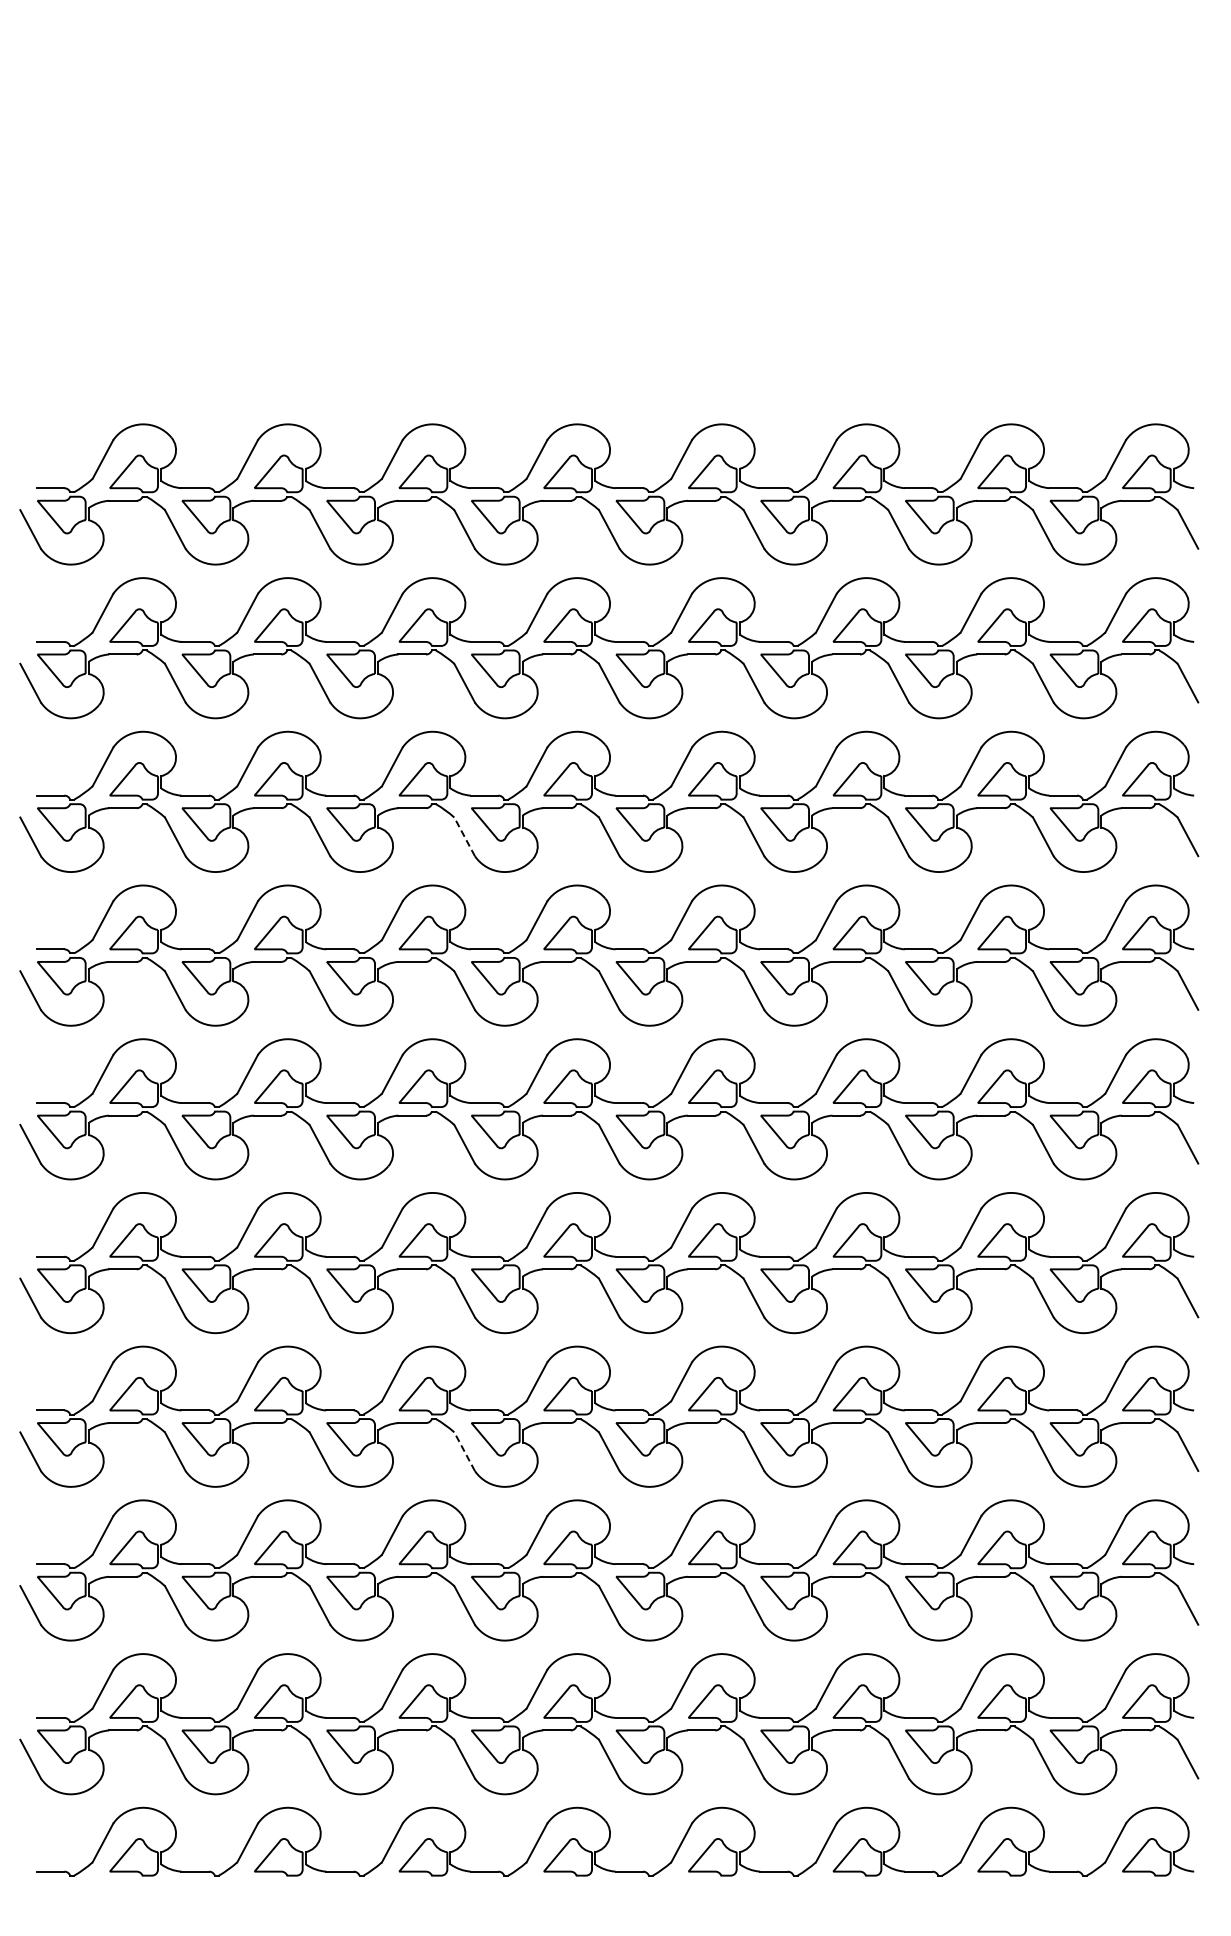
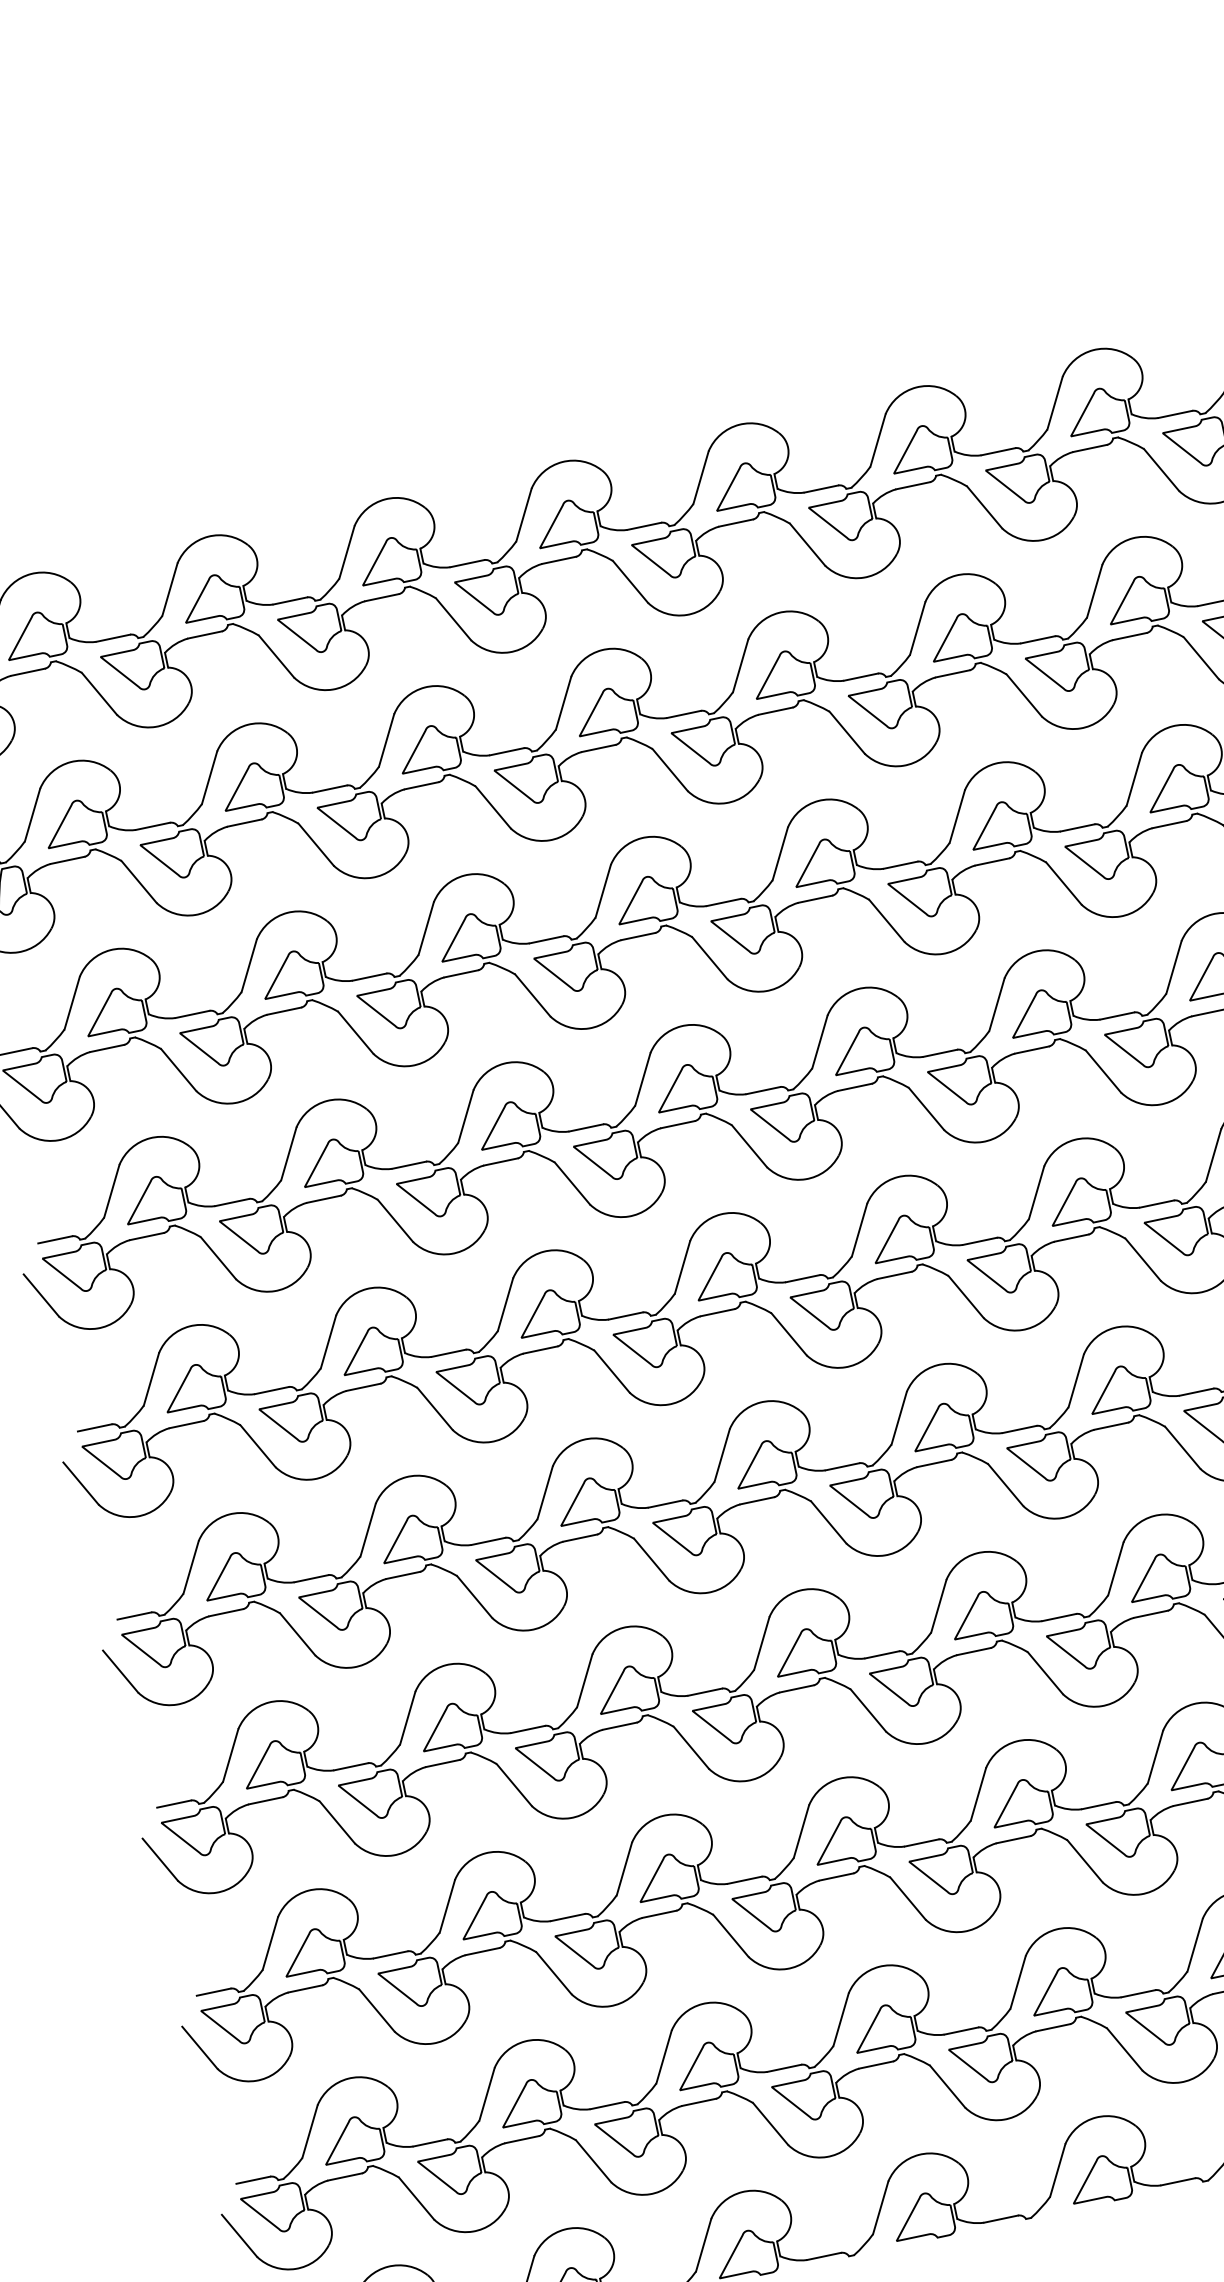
line: (464, 836) -> (532, 995), dashed -> solid
line: (464, 1451) -> (691, 1747), dashed -> solid

